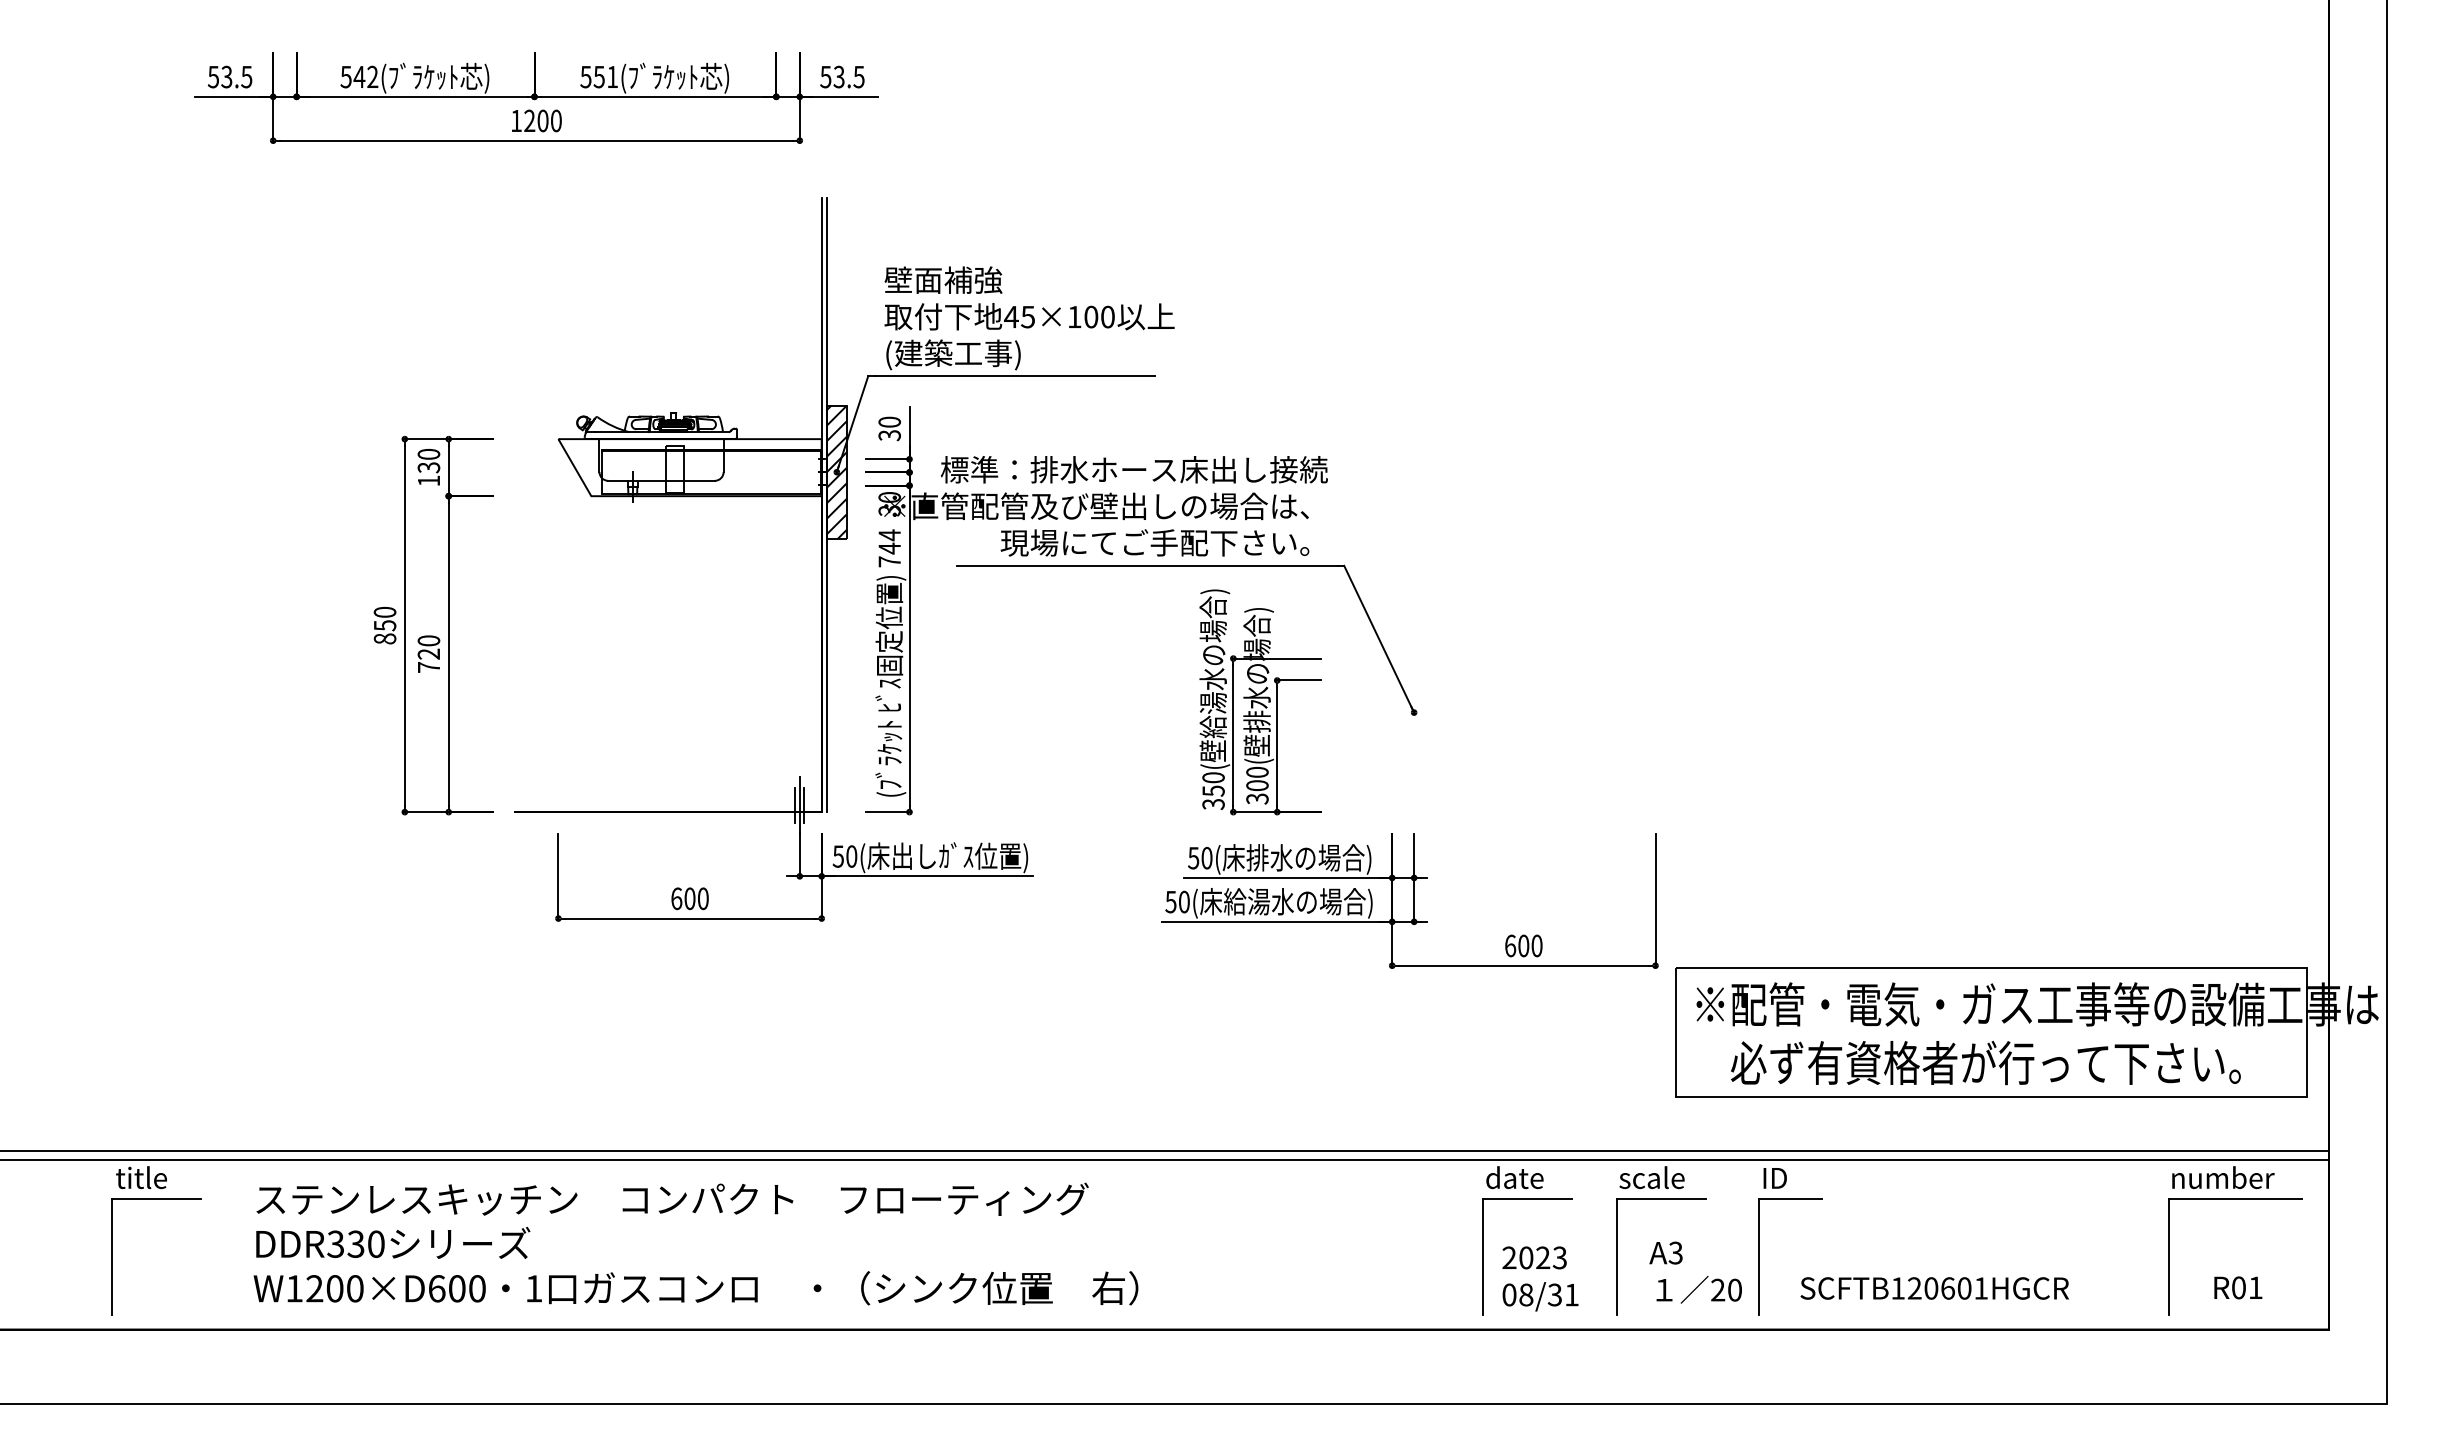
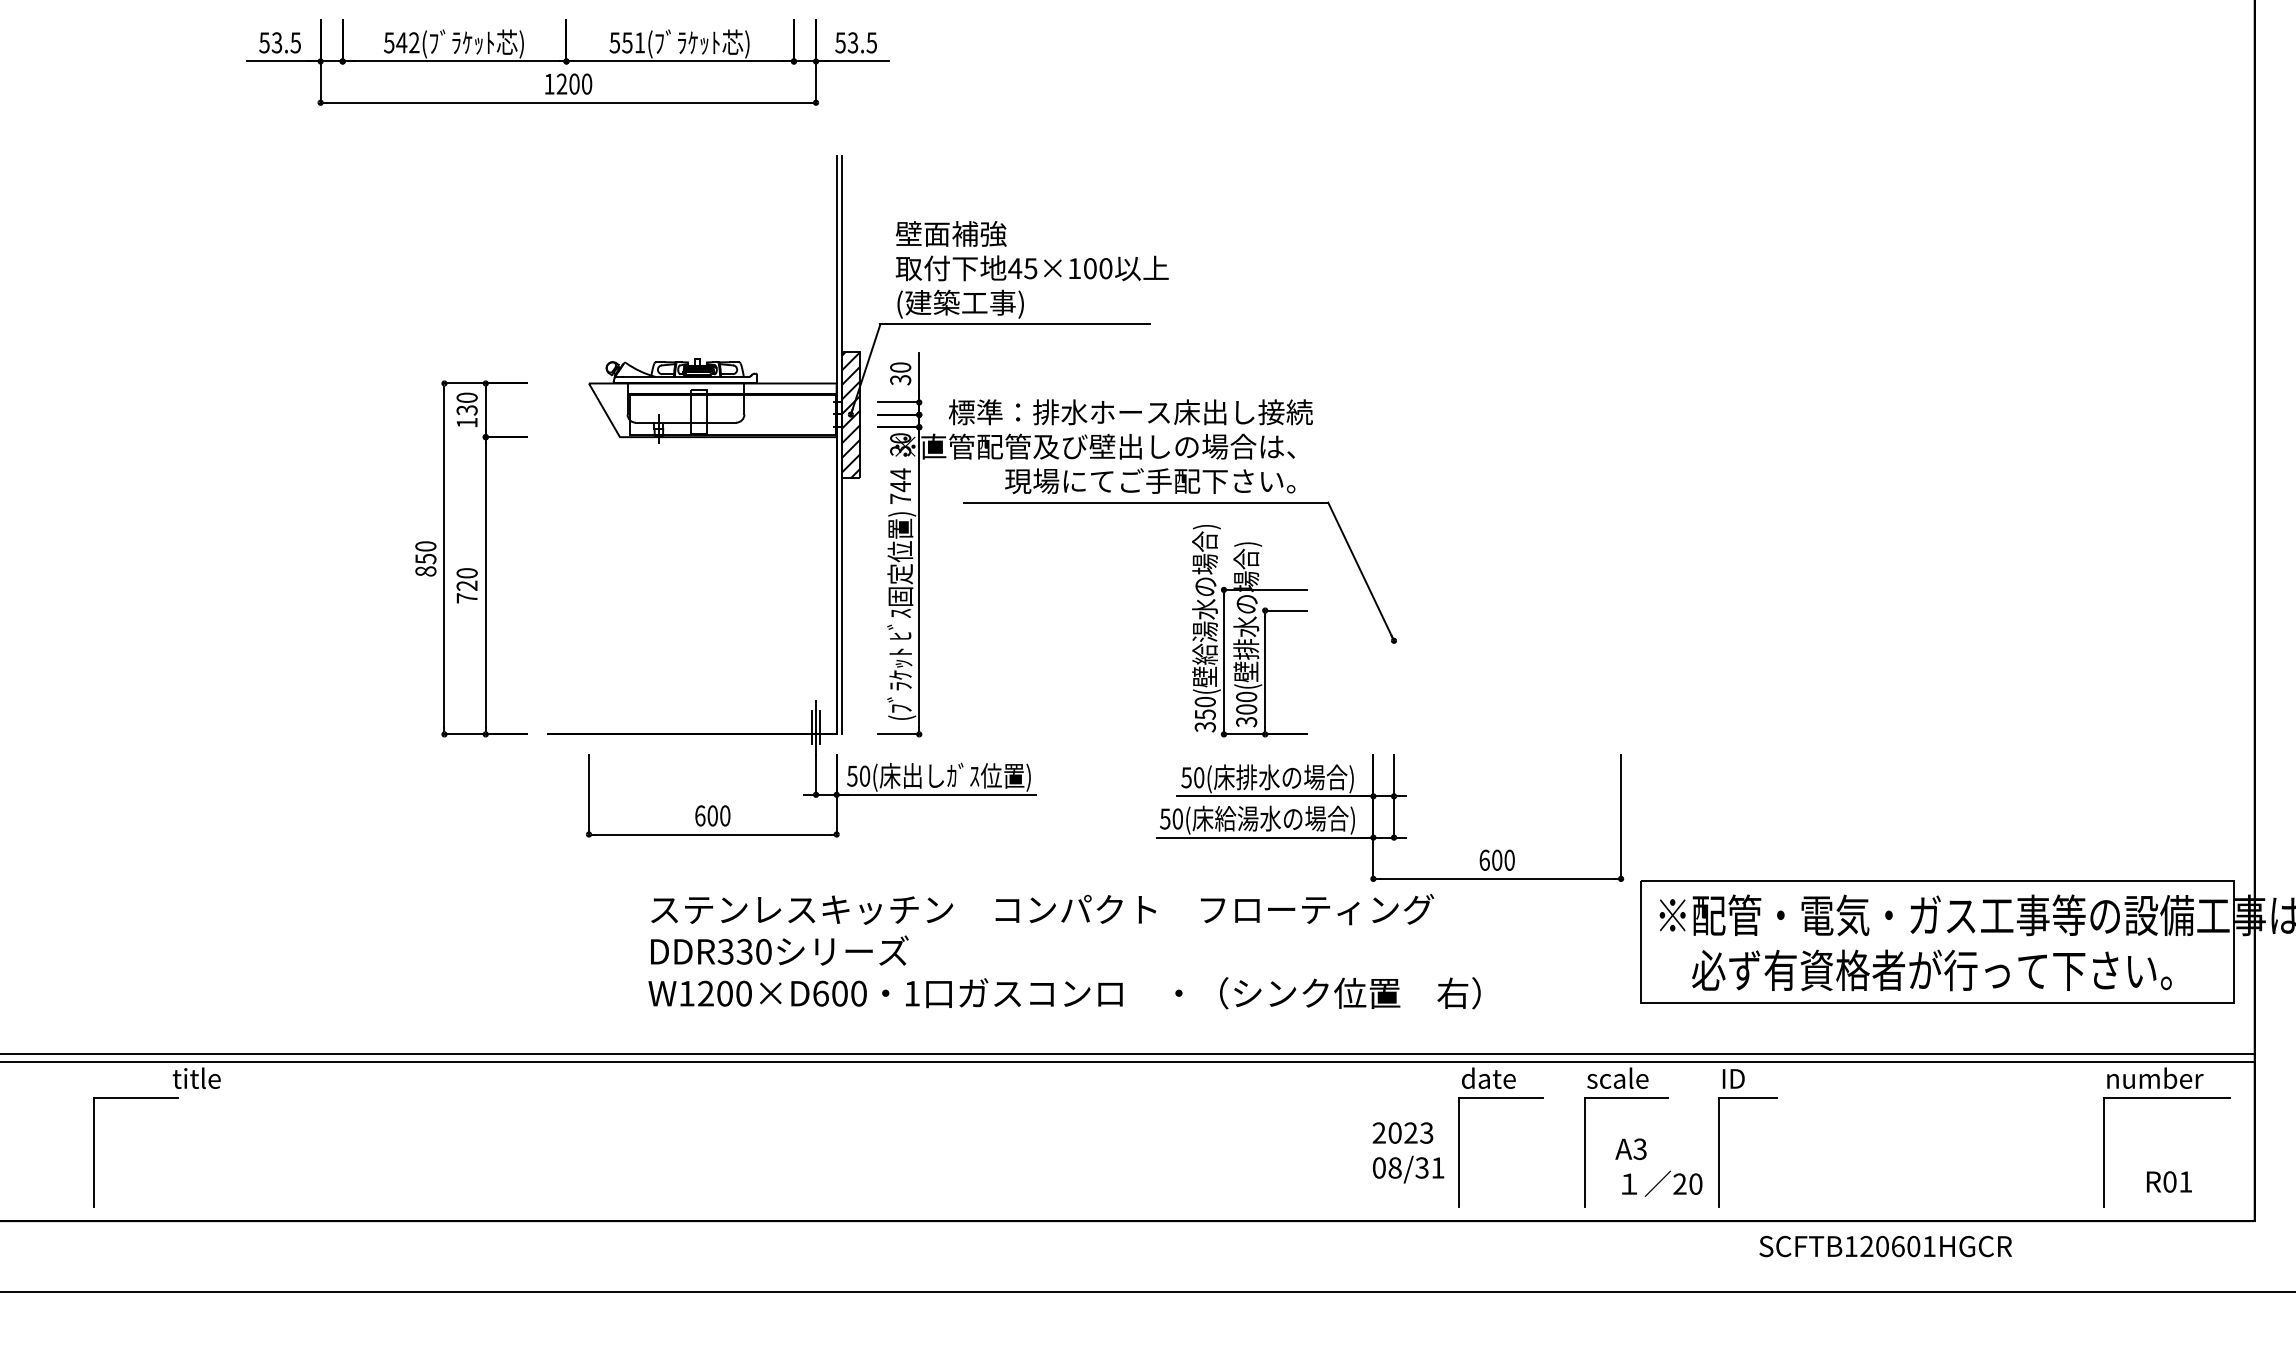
text: (695, 1243) -> (1064, 951), moved
part: (112, 1256) -> (94, 1152), moved
text: (1540, 1278) -> (1408, 1152), moved
text: (1934, 1288) -> (1885, 1246), moved

